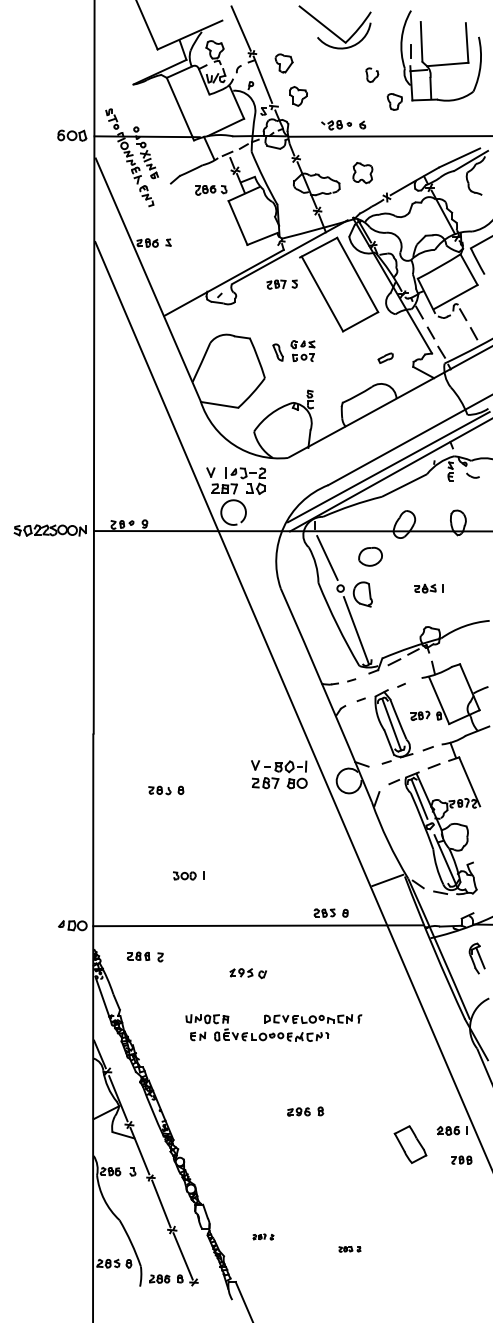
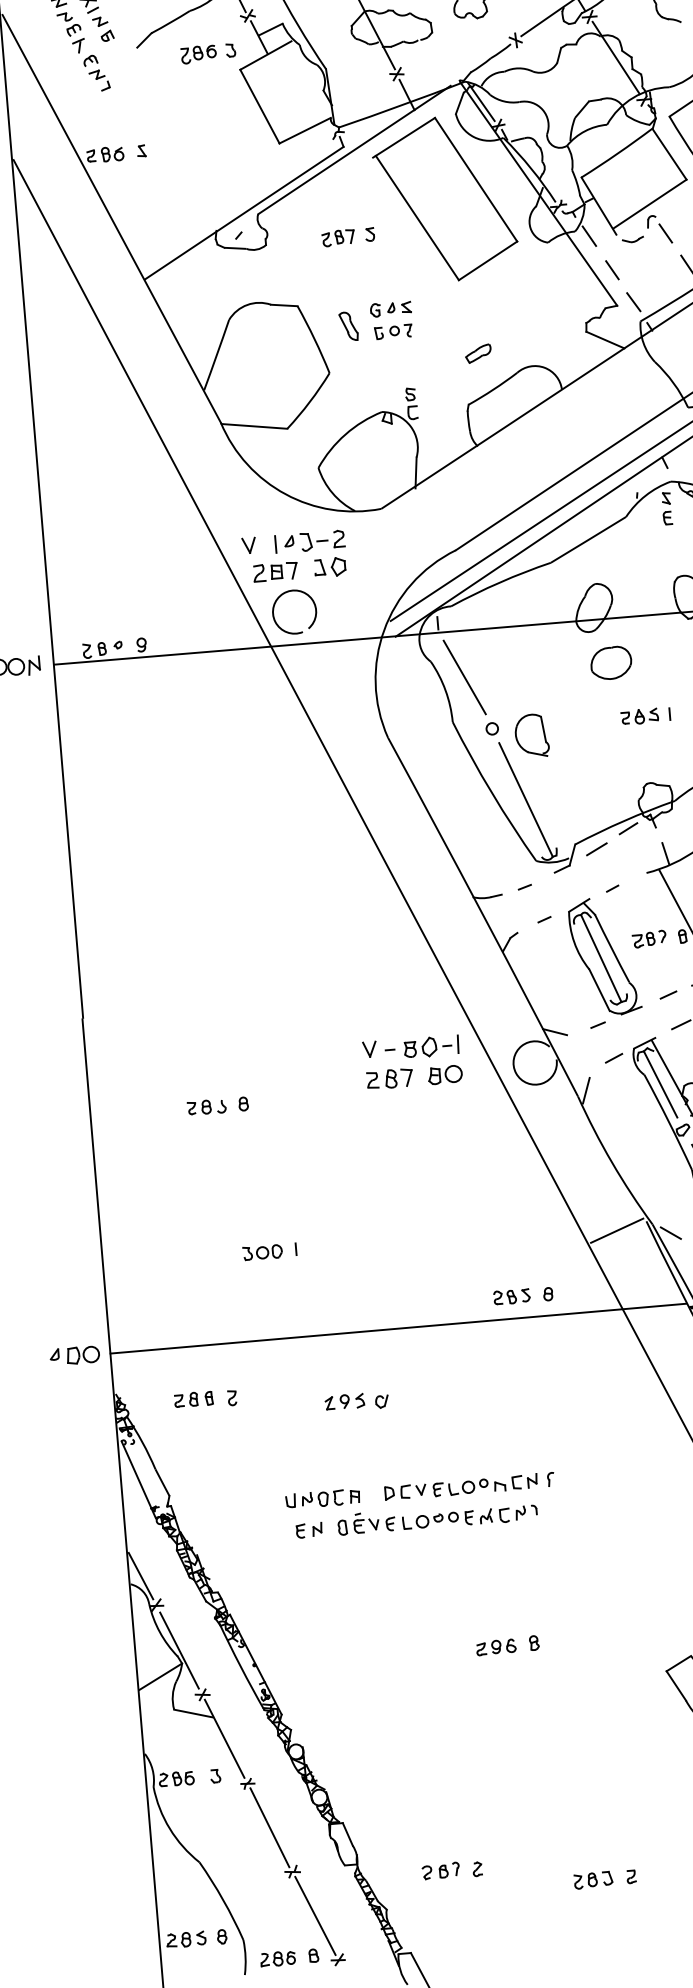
part: (281, 284) -> (347, 237), moved
part: (385, 357) -> (477, 352), moved
part: (370, 556) -> (611, 662), moved
part: (247, 973) -> (355, 1402), moved
part: (313, 1018) -> (469, 1485), moved
part: (263, 1236) -> (452, 1869), size x1.67
part: (349, 1249) -> (604, 1879), size x1.67

